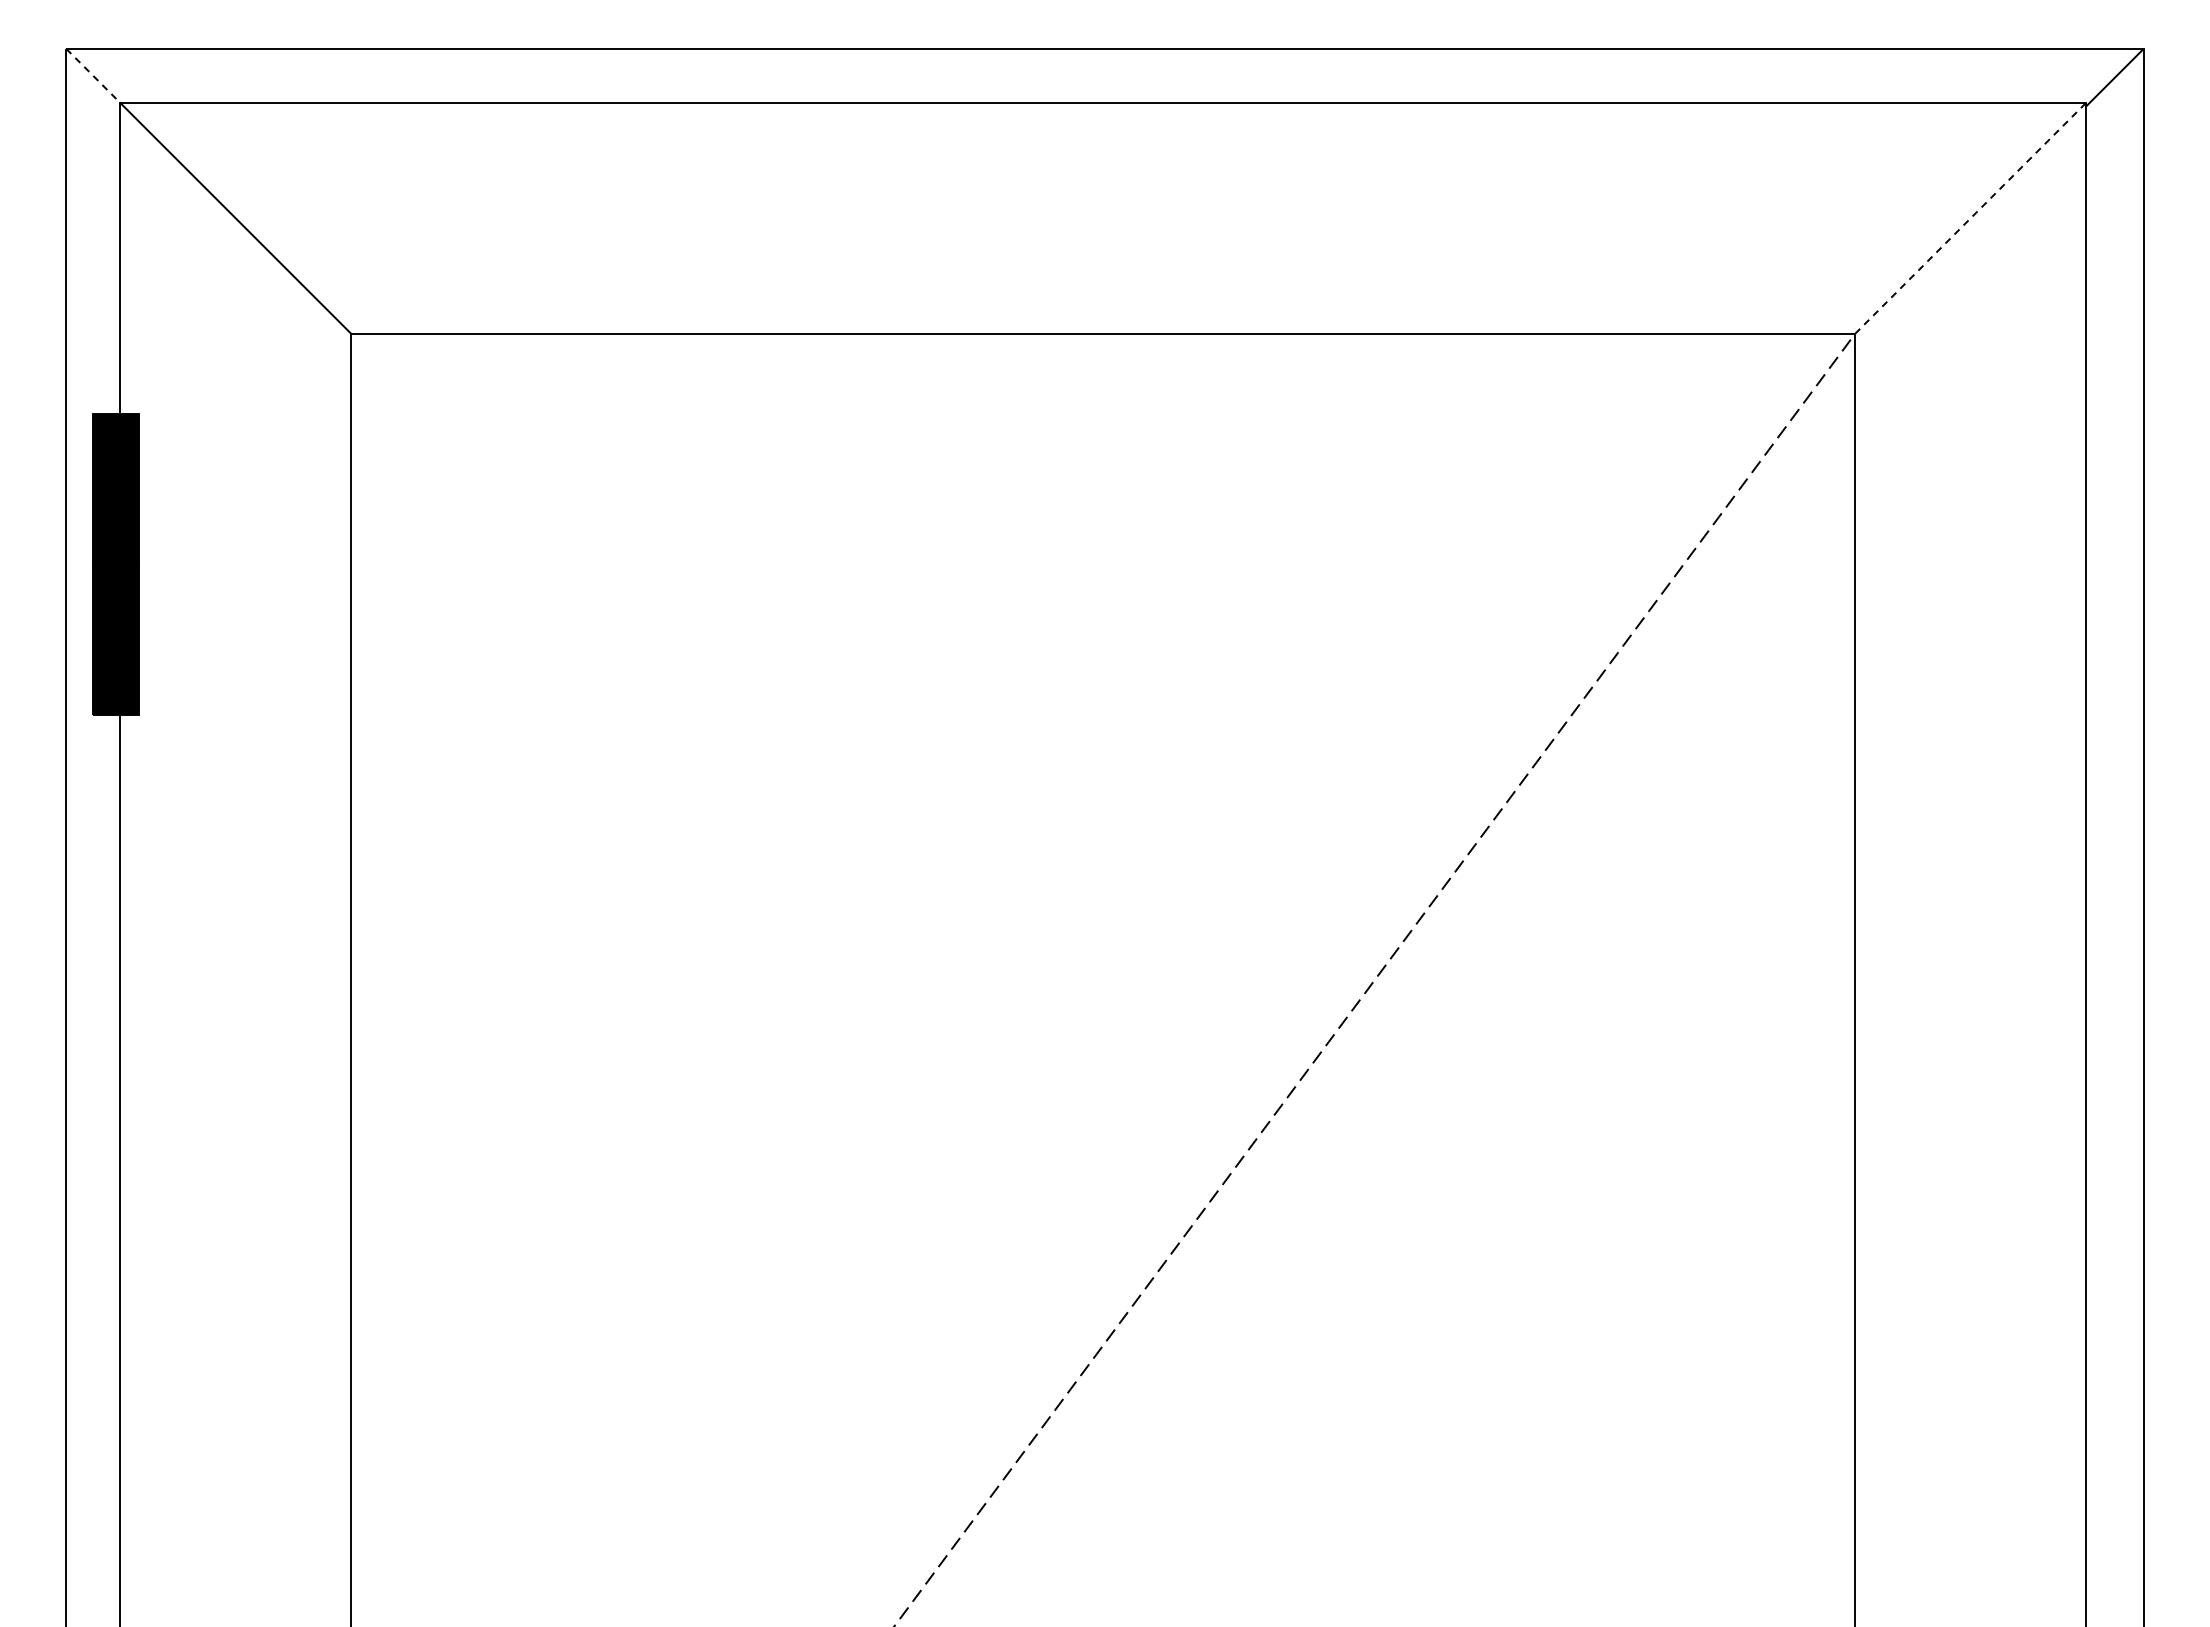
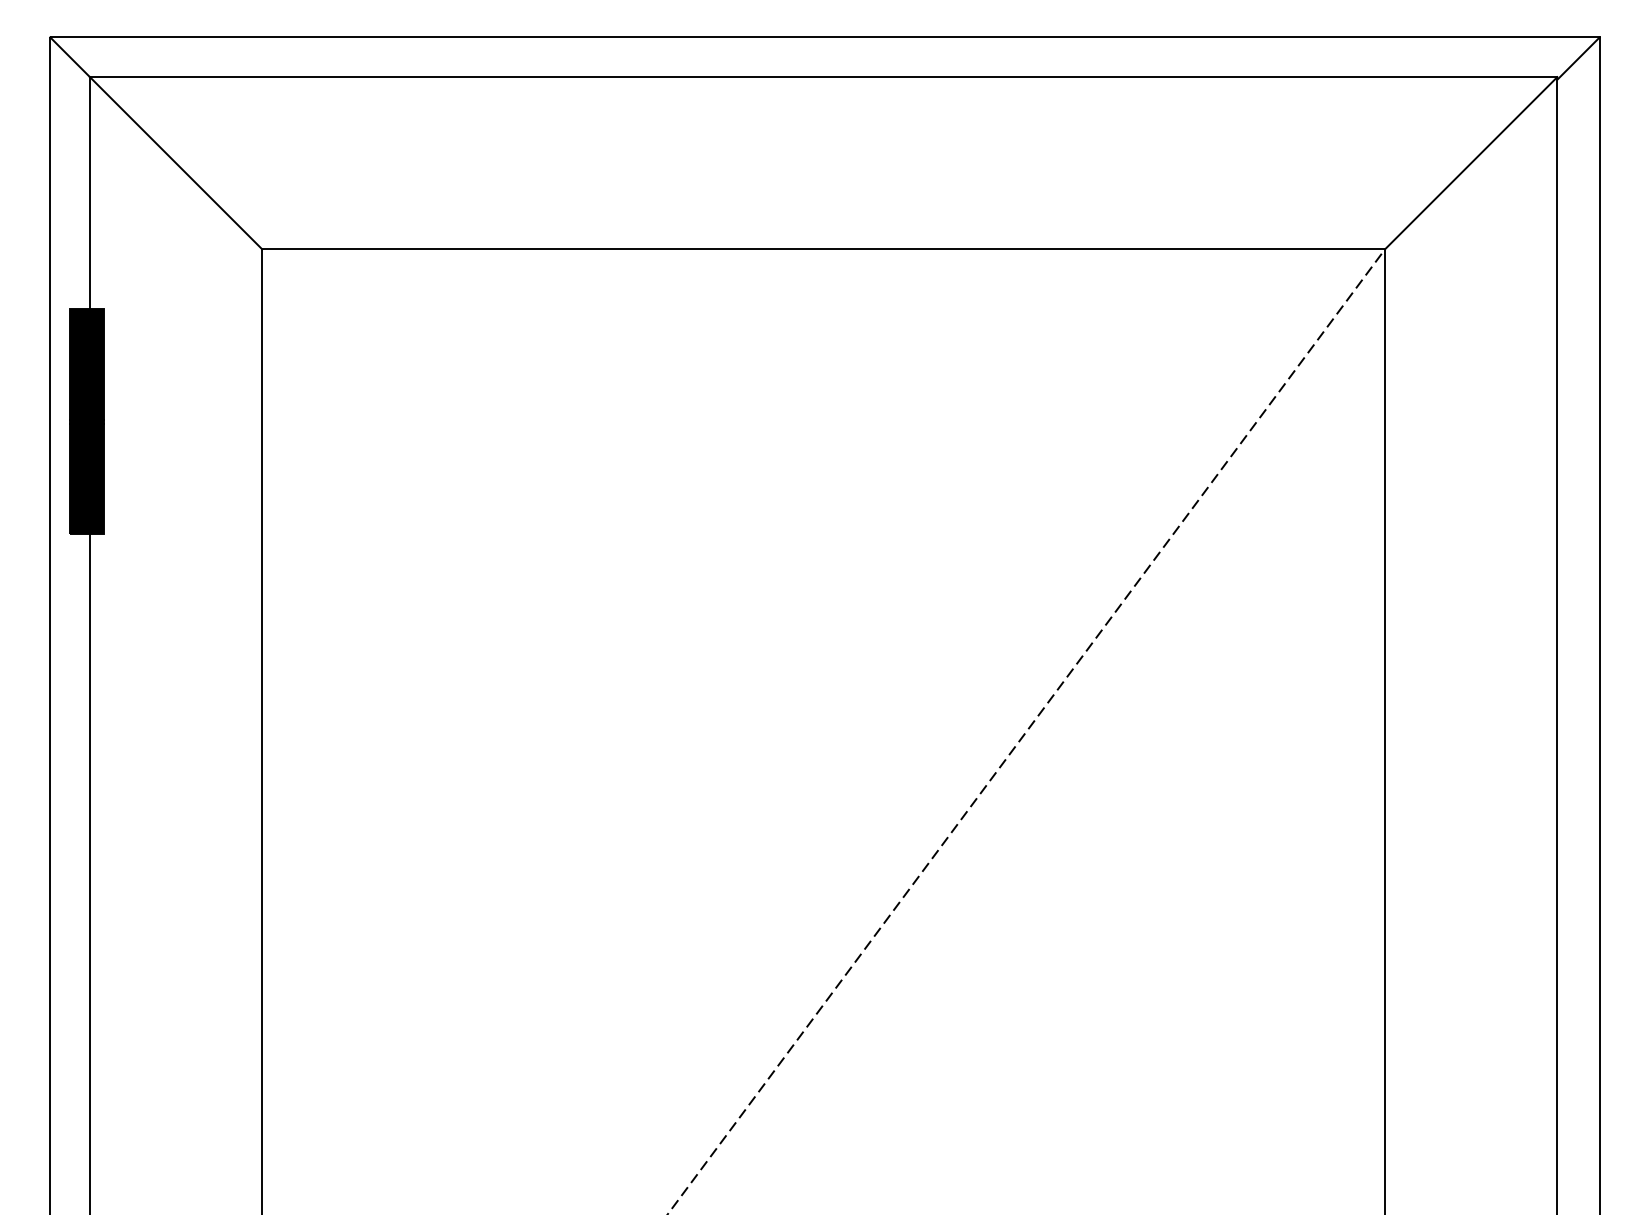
line: (93, 76) -> (69, 57), dashed -> solid
line: (1970, 218) -> (1471, 163), dashed -> solid

